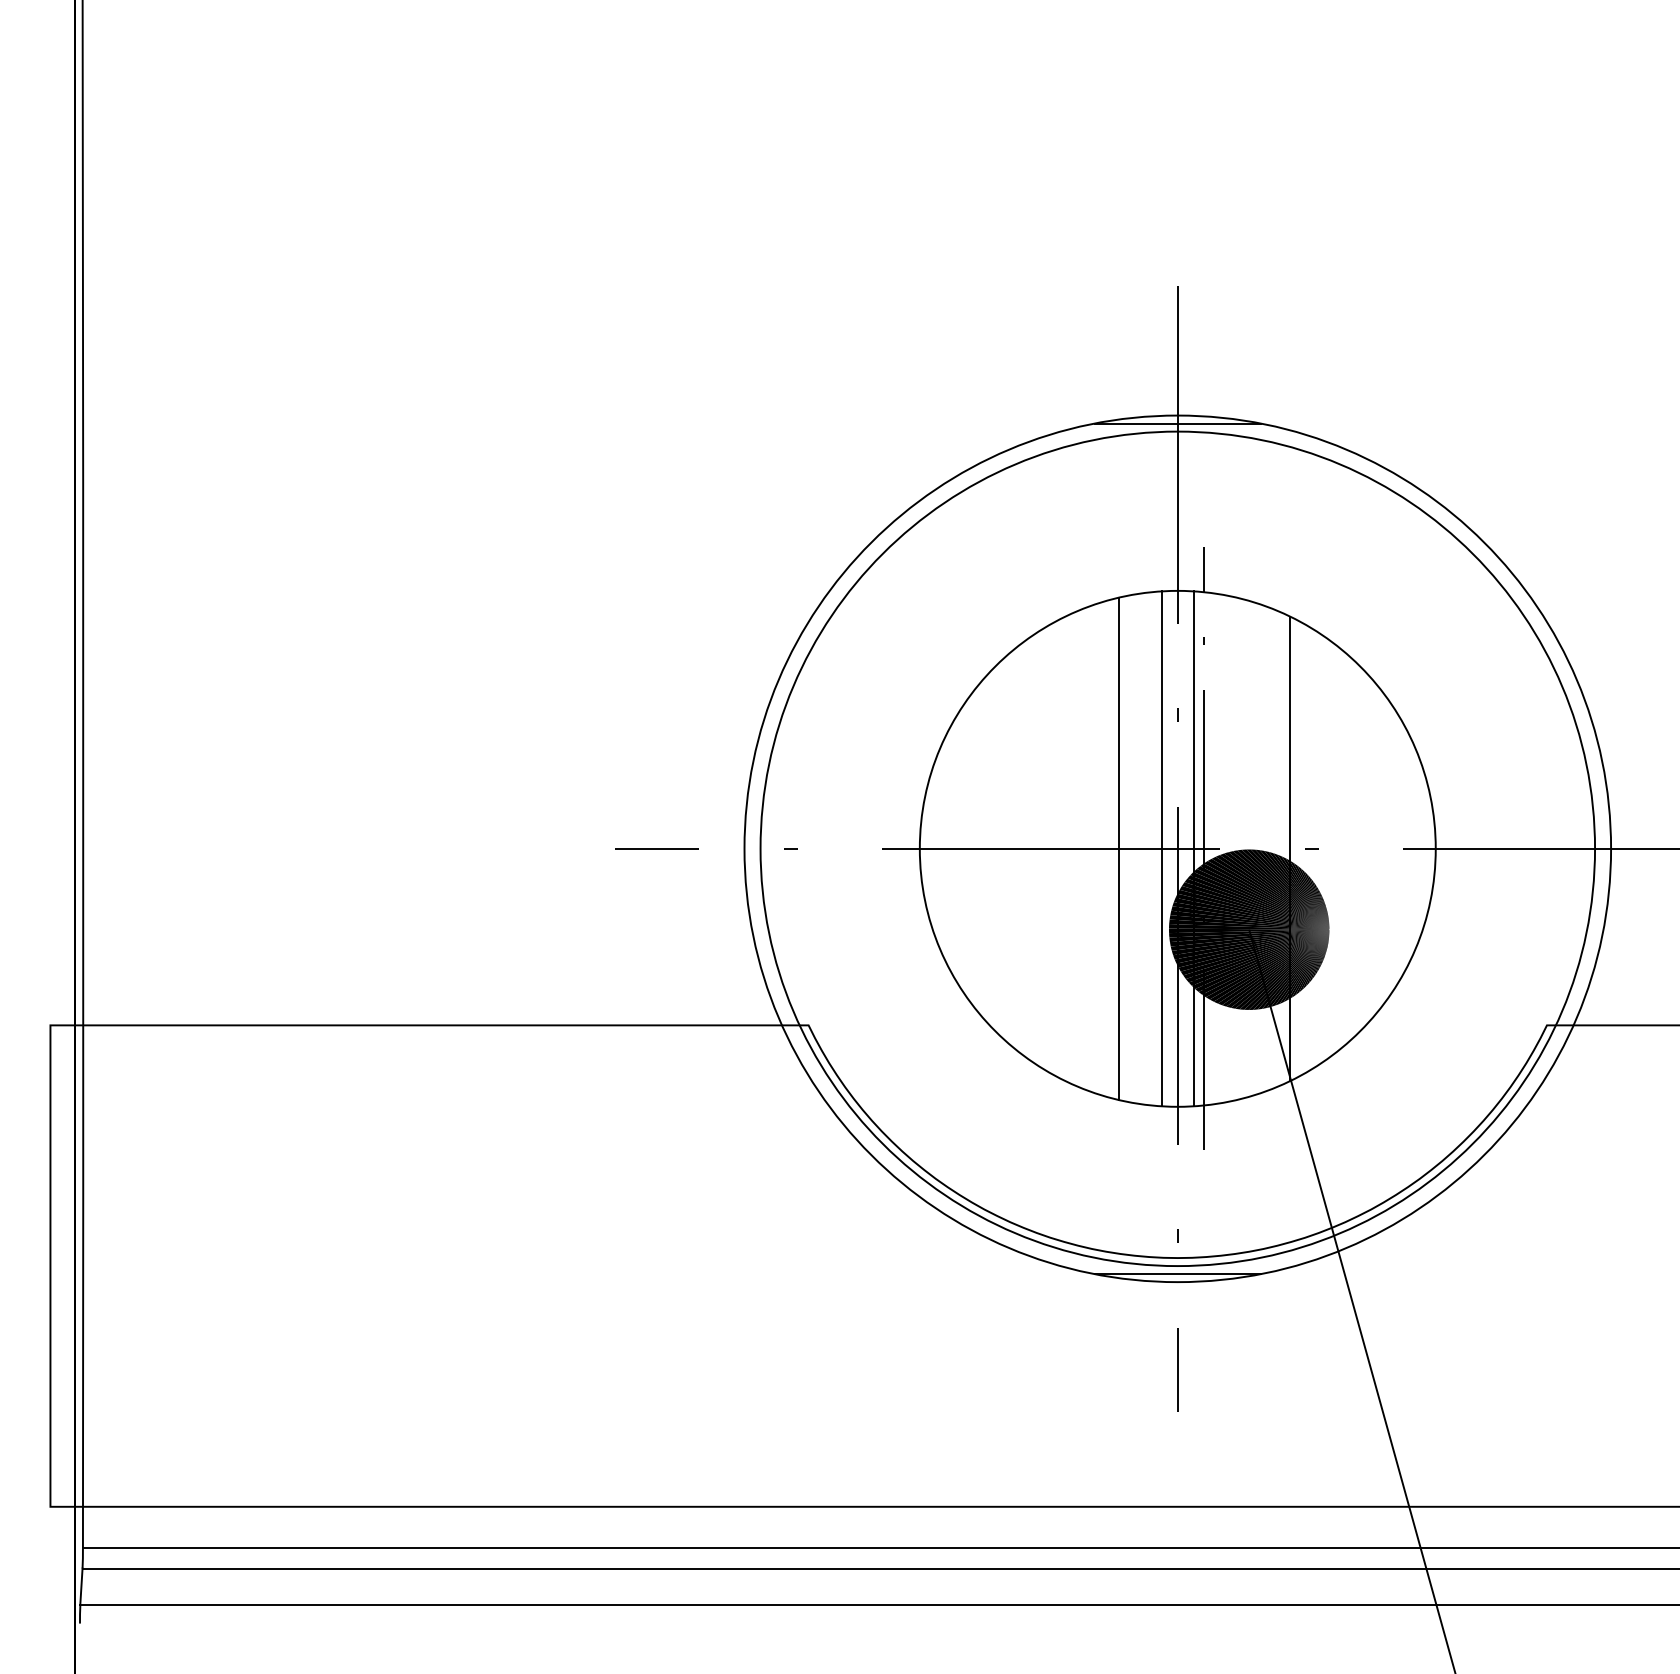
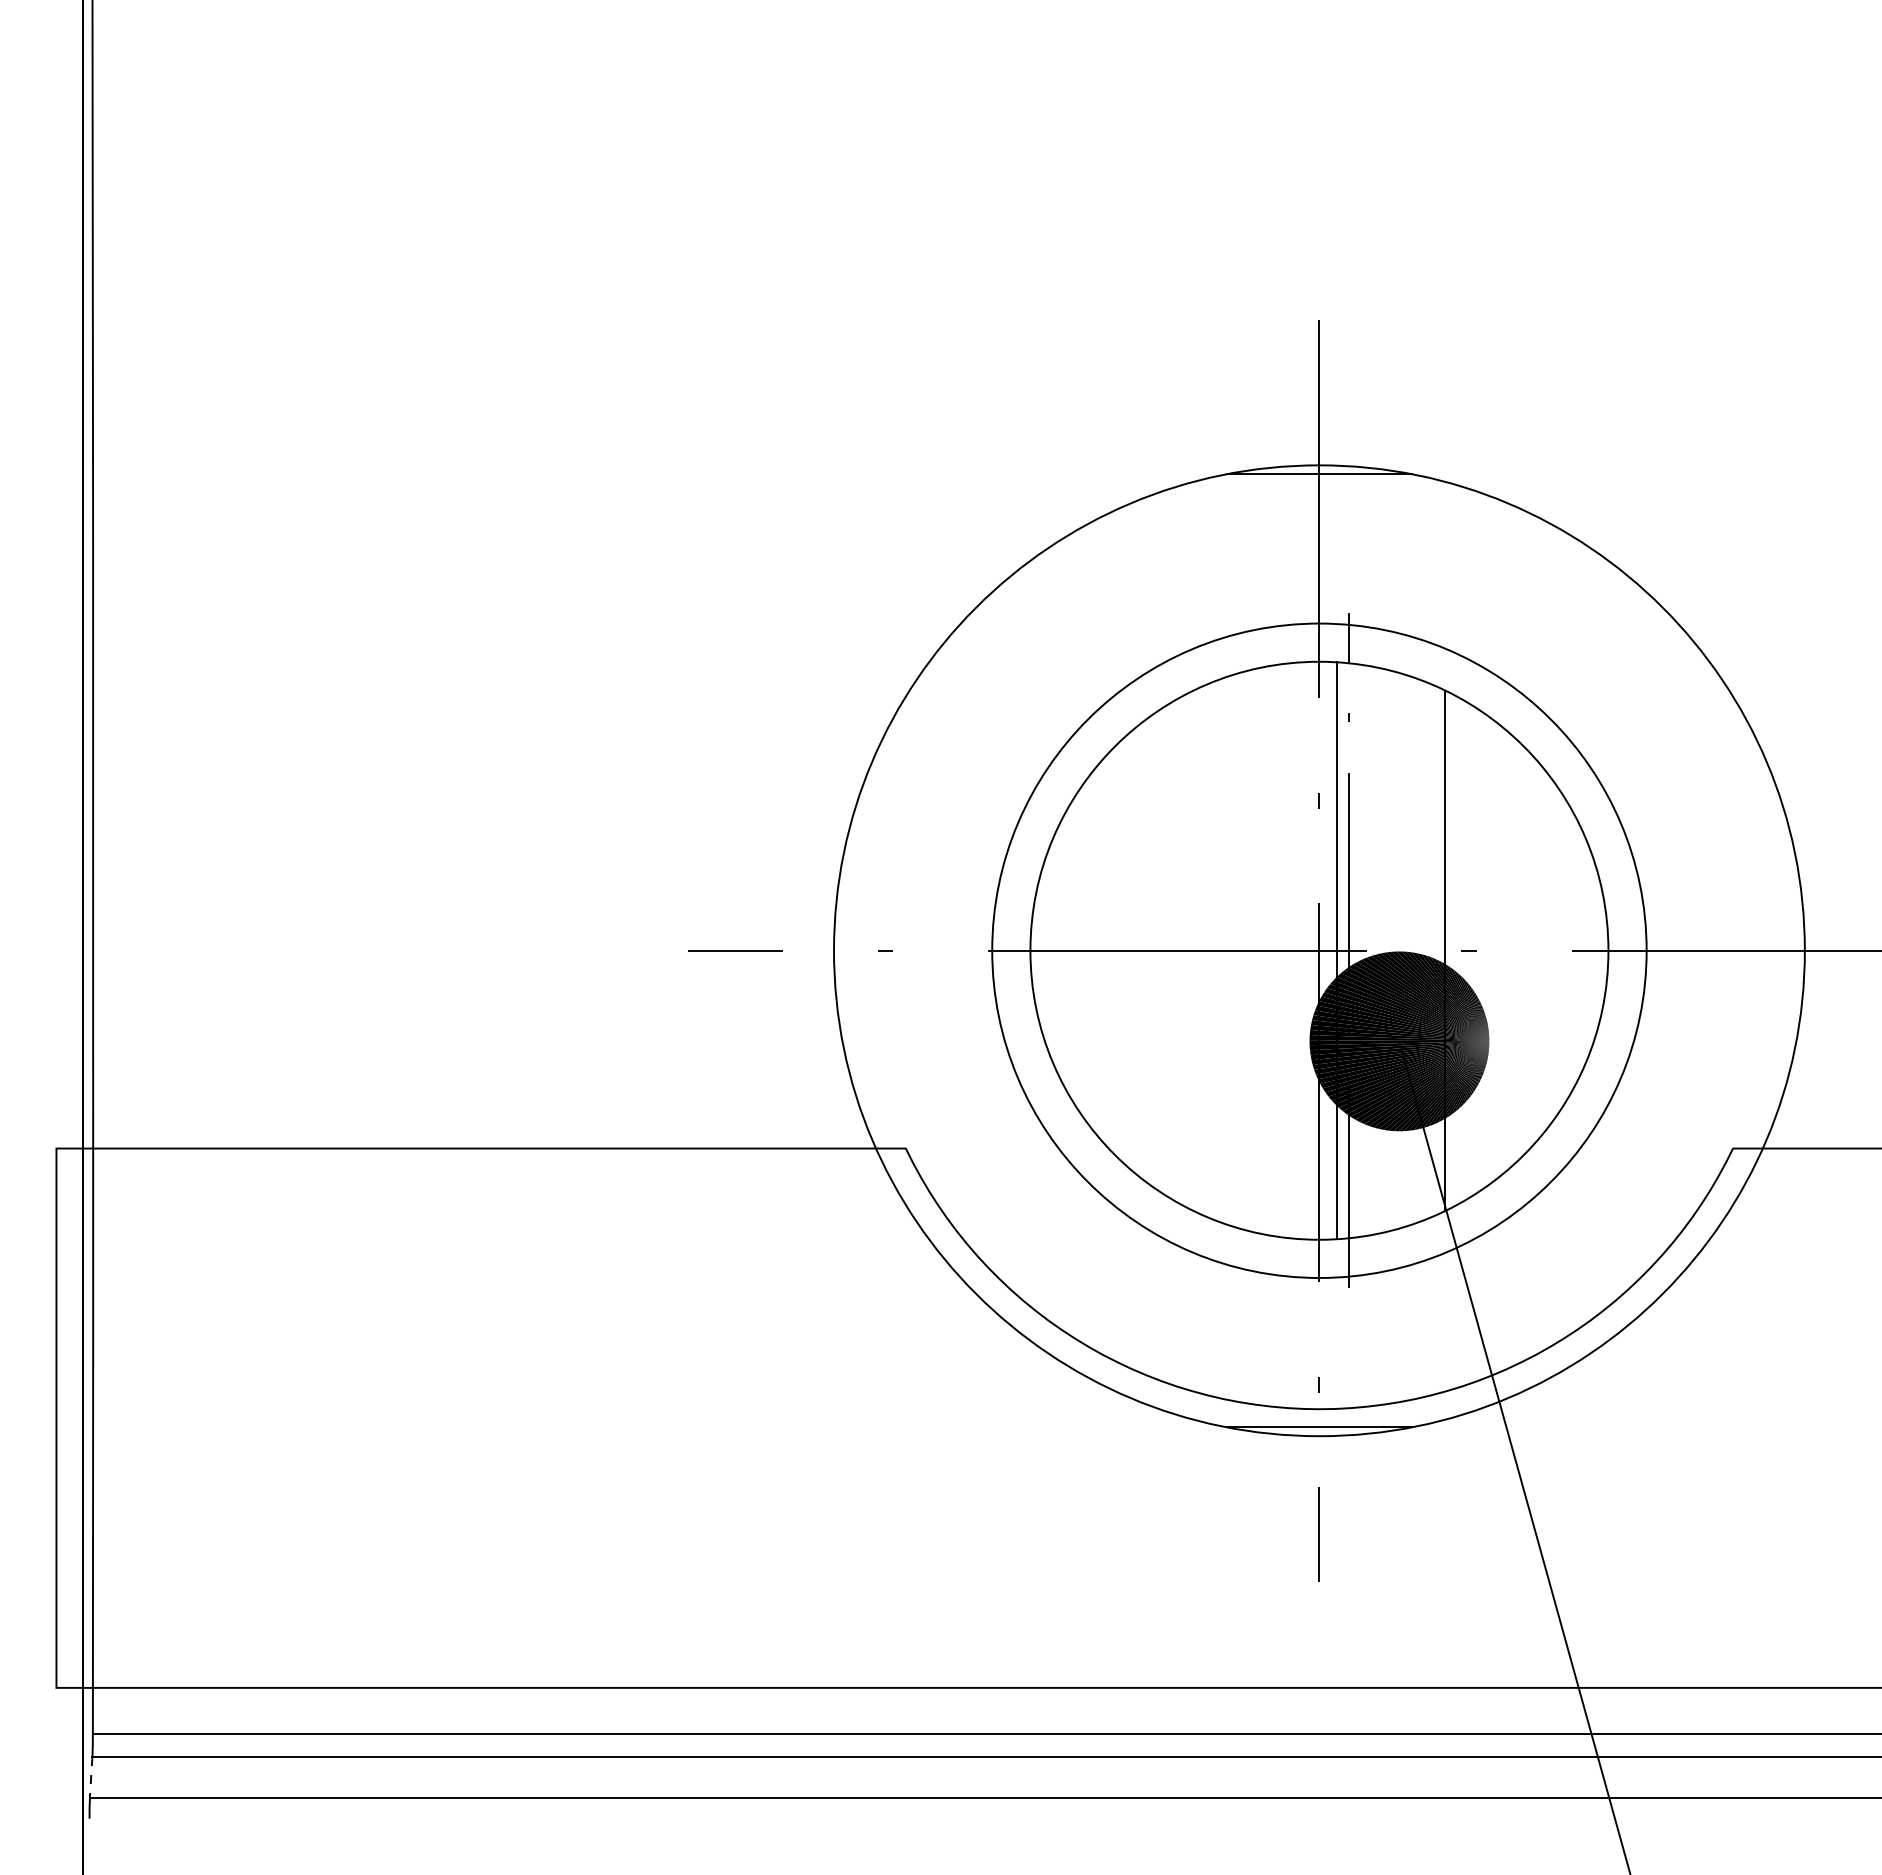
line: (1118, 848) -> (1253, 950), removed
line: (1161, 848) -> (1301, 950), removed
circle: (1177, 848) -> (1319, 950), size x0.7
line: (81, 1586) -> (91, 1777), solid -> dashed

